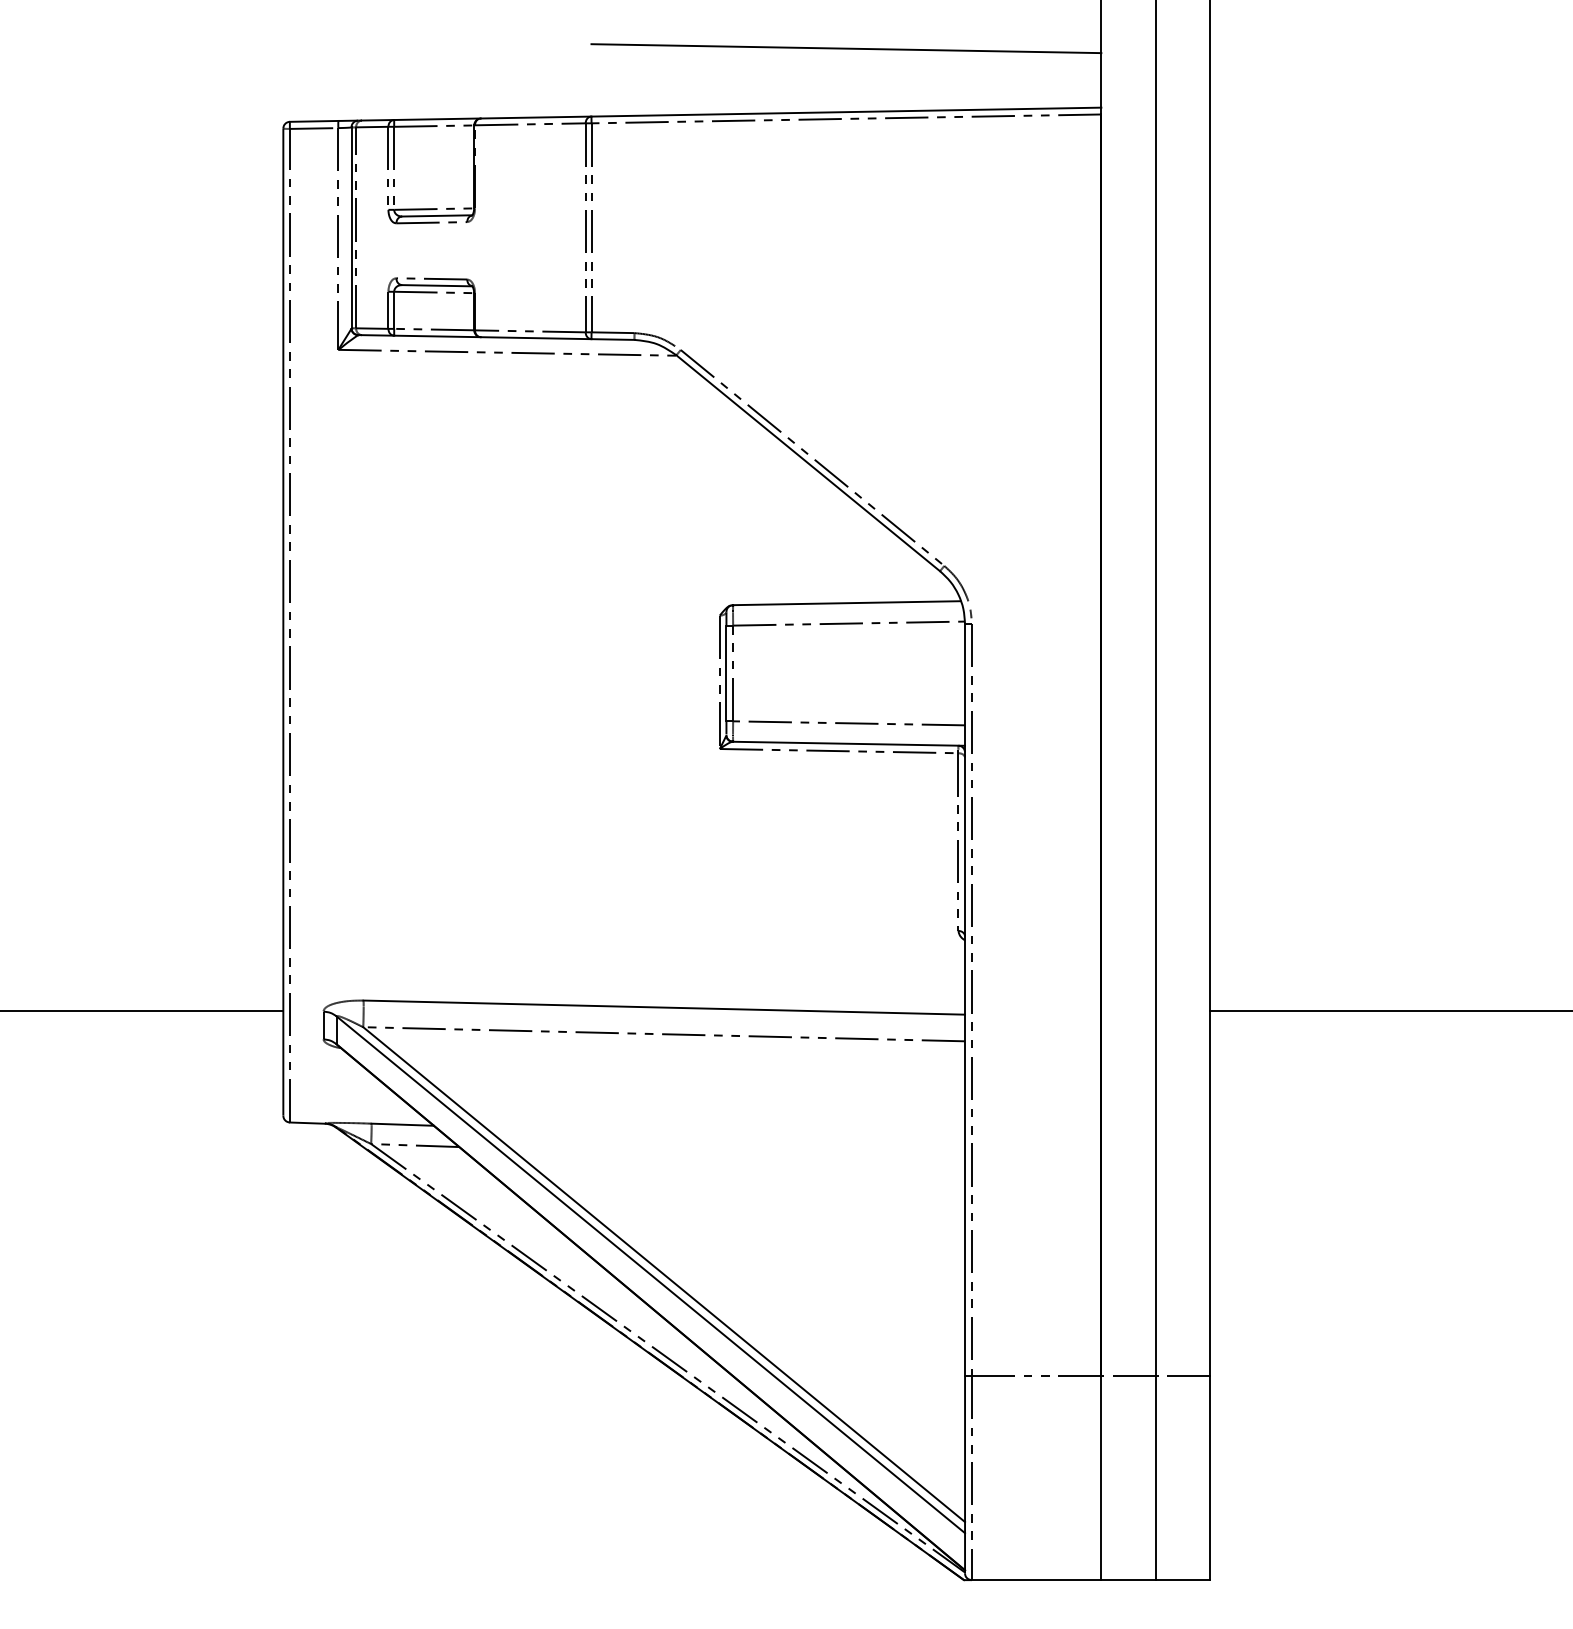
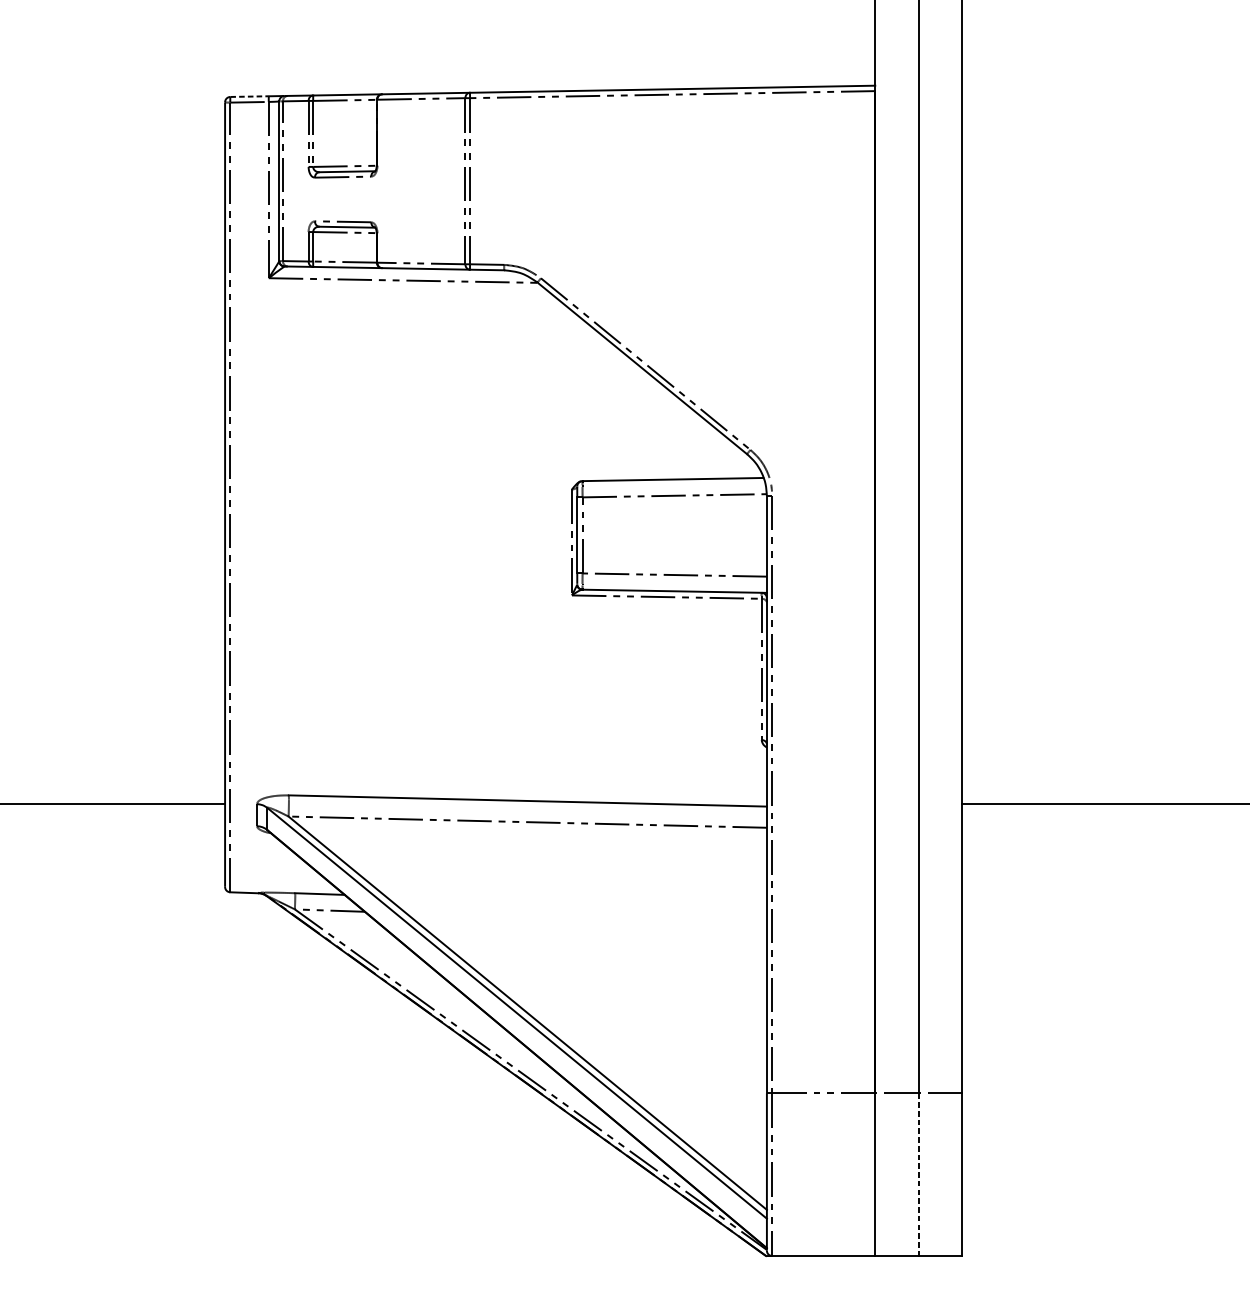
line: (846, 48) -> (672, 38), removed
line: (314, 121) -> (249, 96), solid -> dashed
line: (1155, 1478) -> (918, 1175), solid -> dashed

